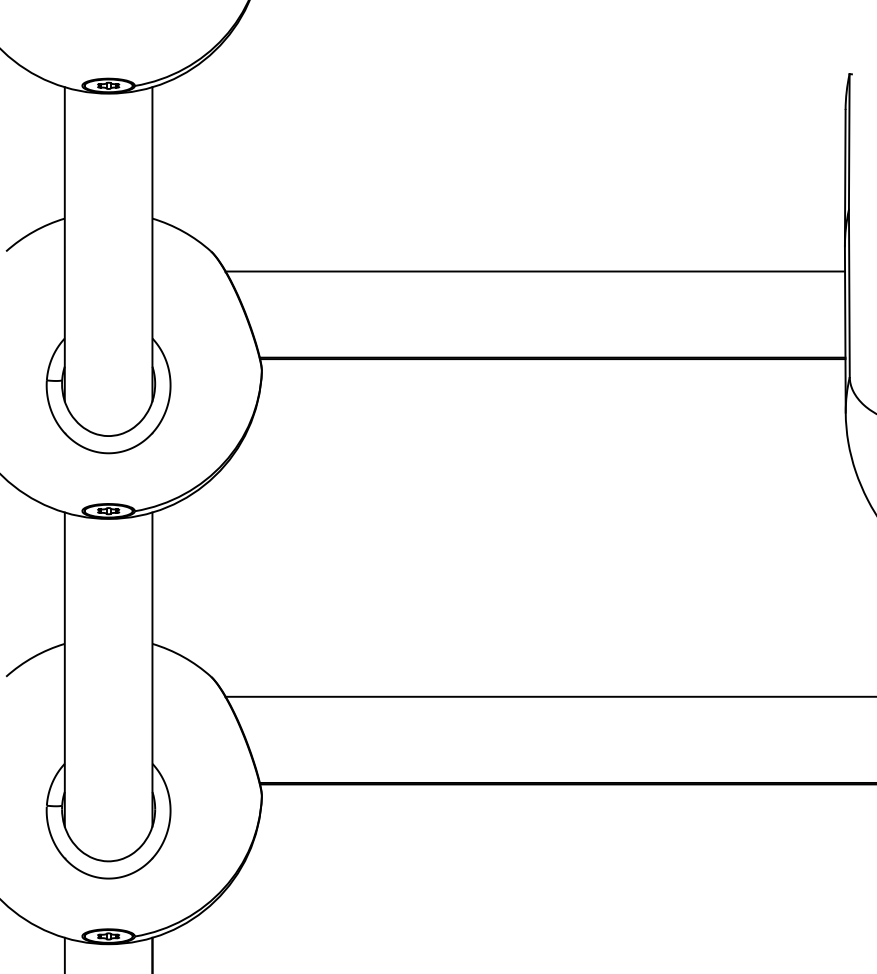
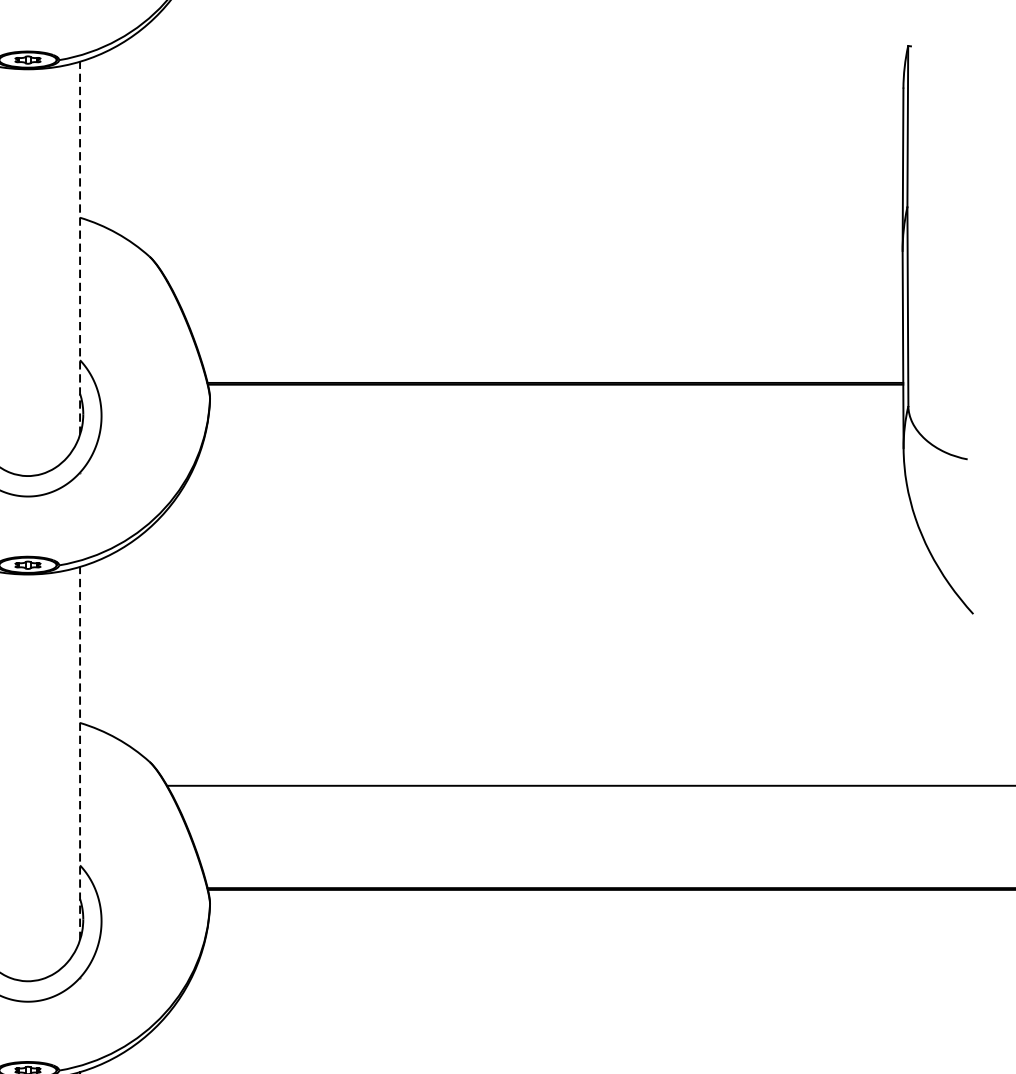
line: (152, 243) -> (80, 247), solid -> dashed
line: (535, 271) -> (535, 280), removed
line: (152, 669) -> (80, 753), solid -> dashed

